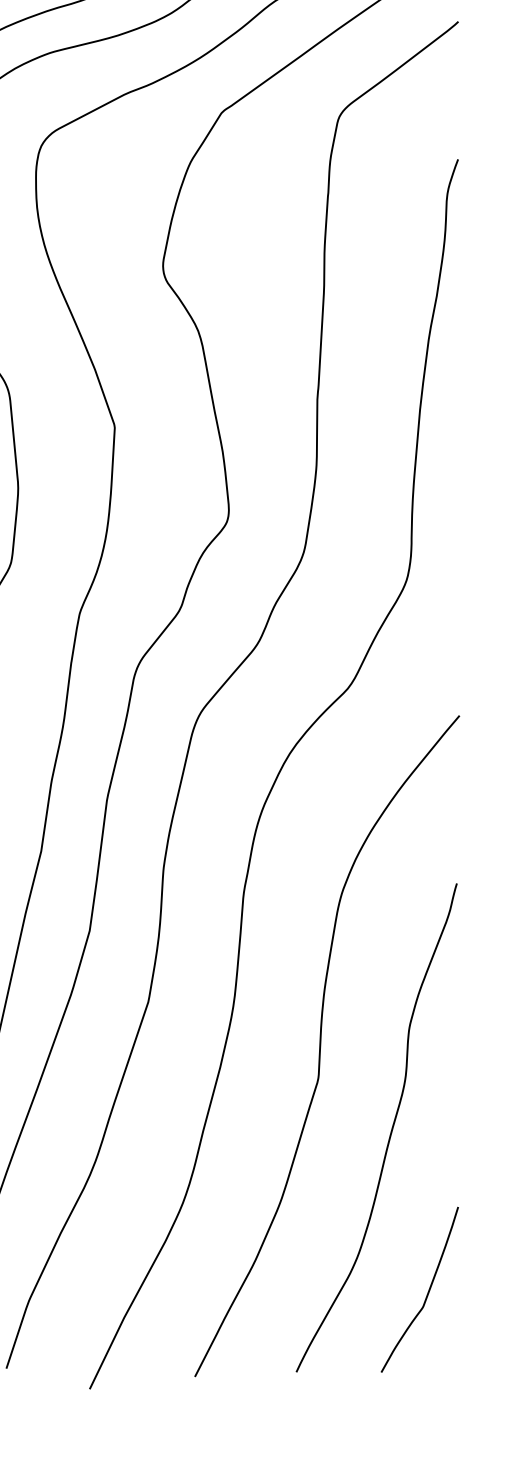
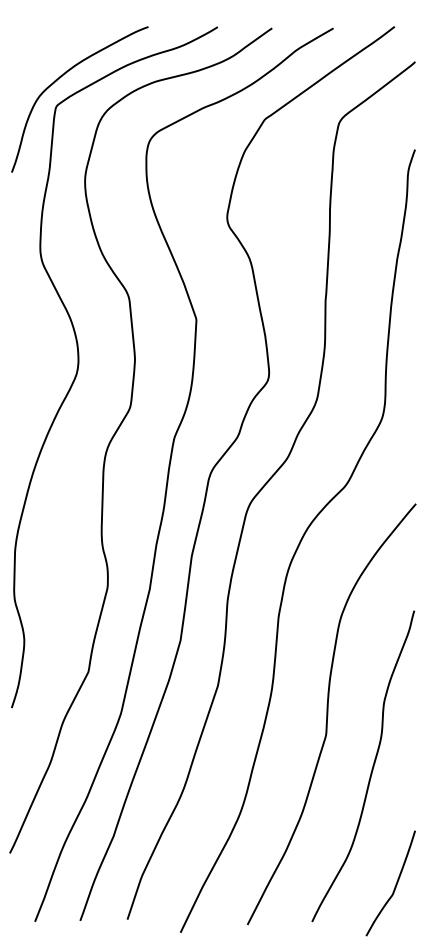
curve: (425, 1294) -> (394, 886), moved

